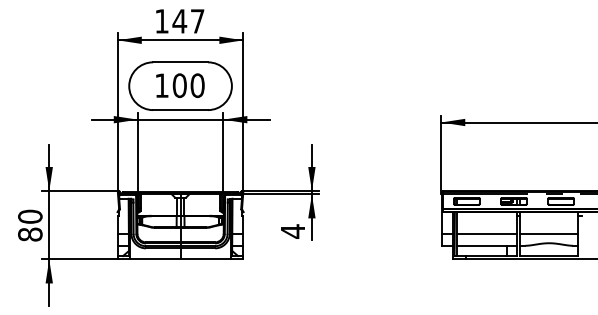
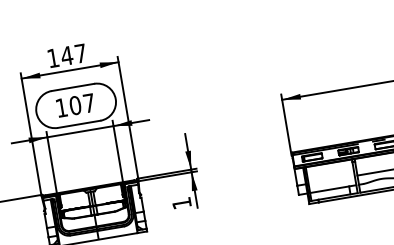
text: (197, 85) -> (89, 103), 100 -> 107
text: (292, 231) -> (181, 203), 4 -> 1
line: (486, 233) -> (331, 179), removed

